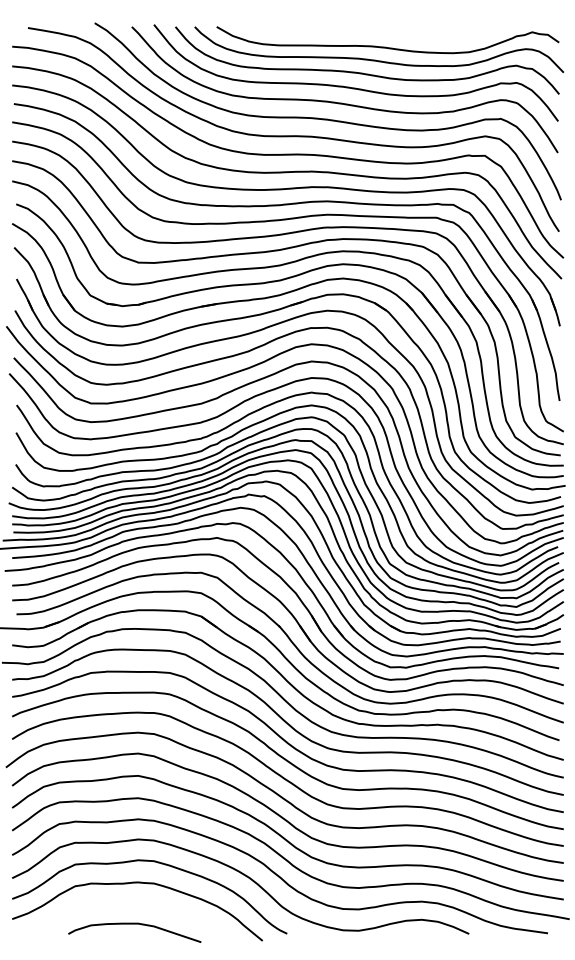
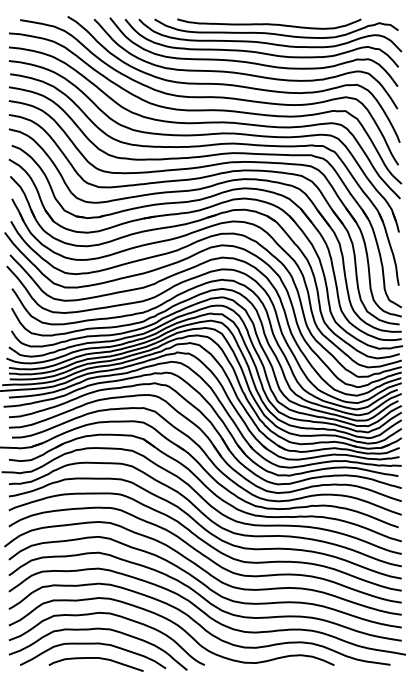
curve: (377, 33) -> (269, 24), added
curve: (129, 904) -> (92, 644), added

